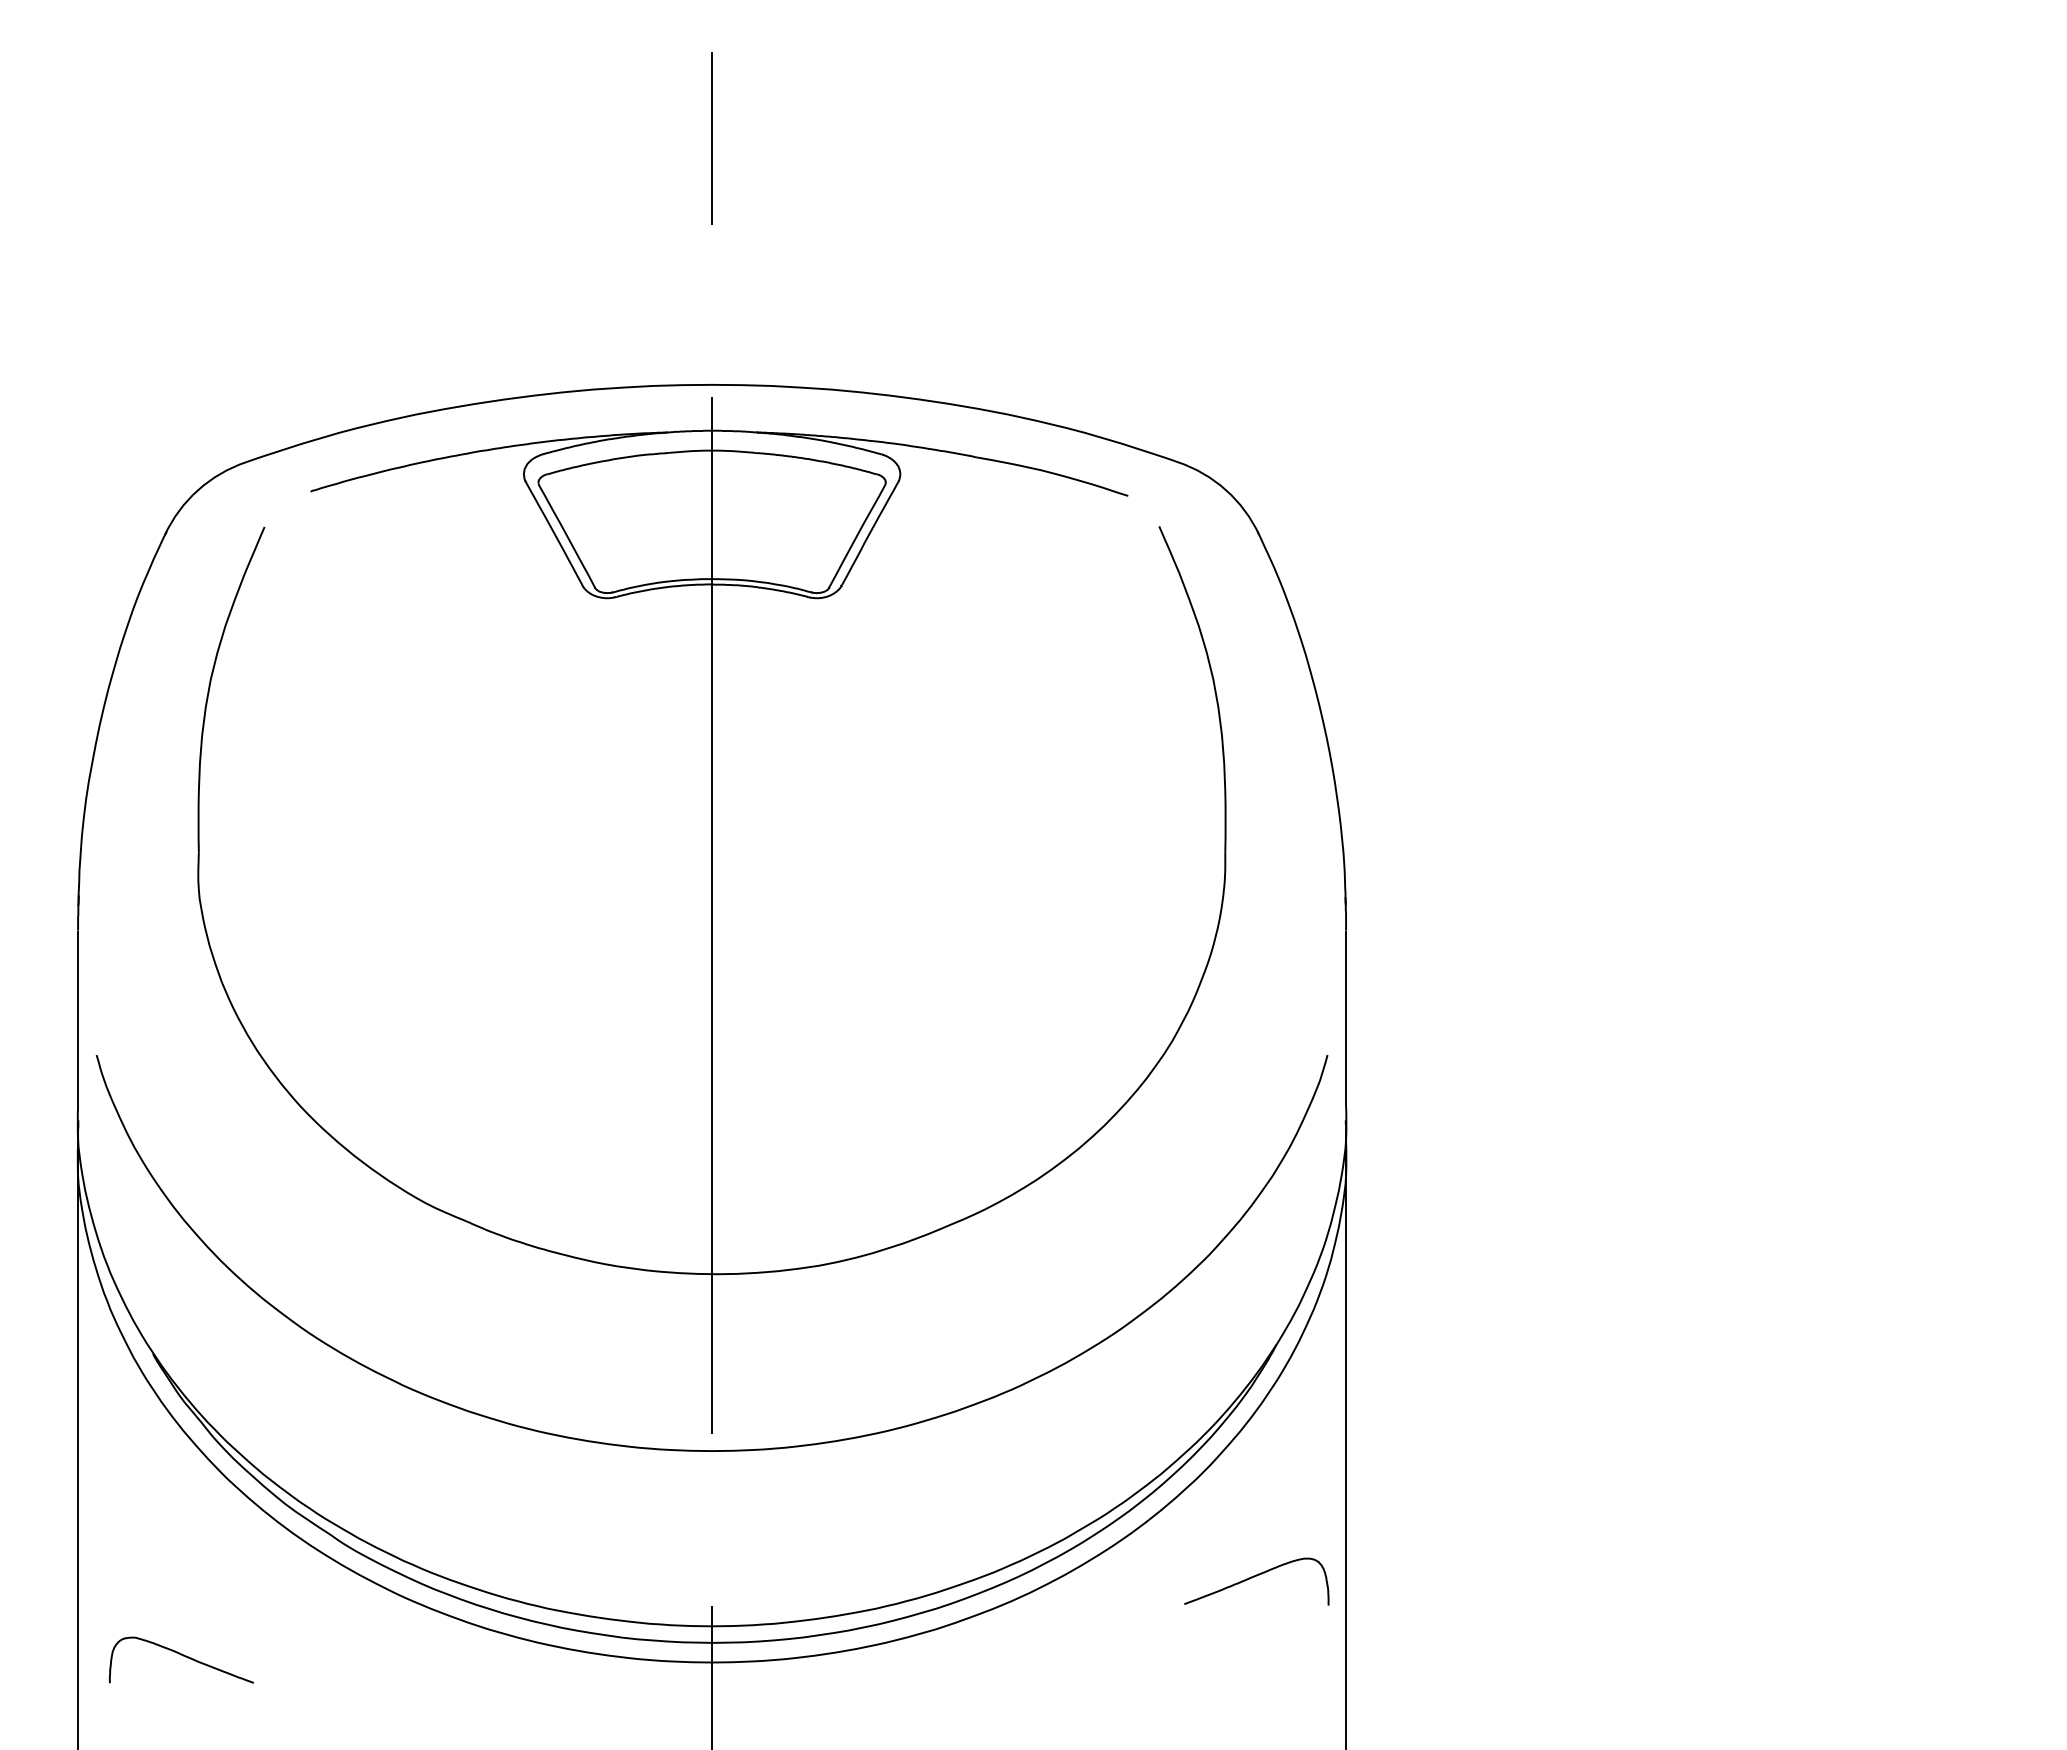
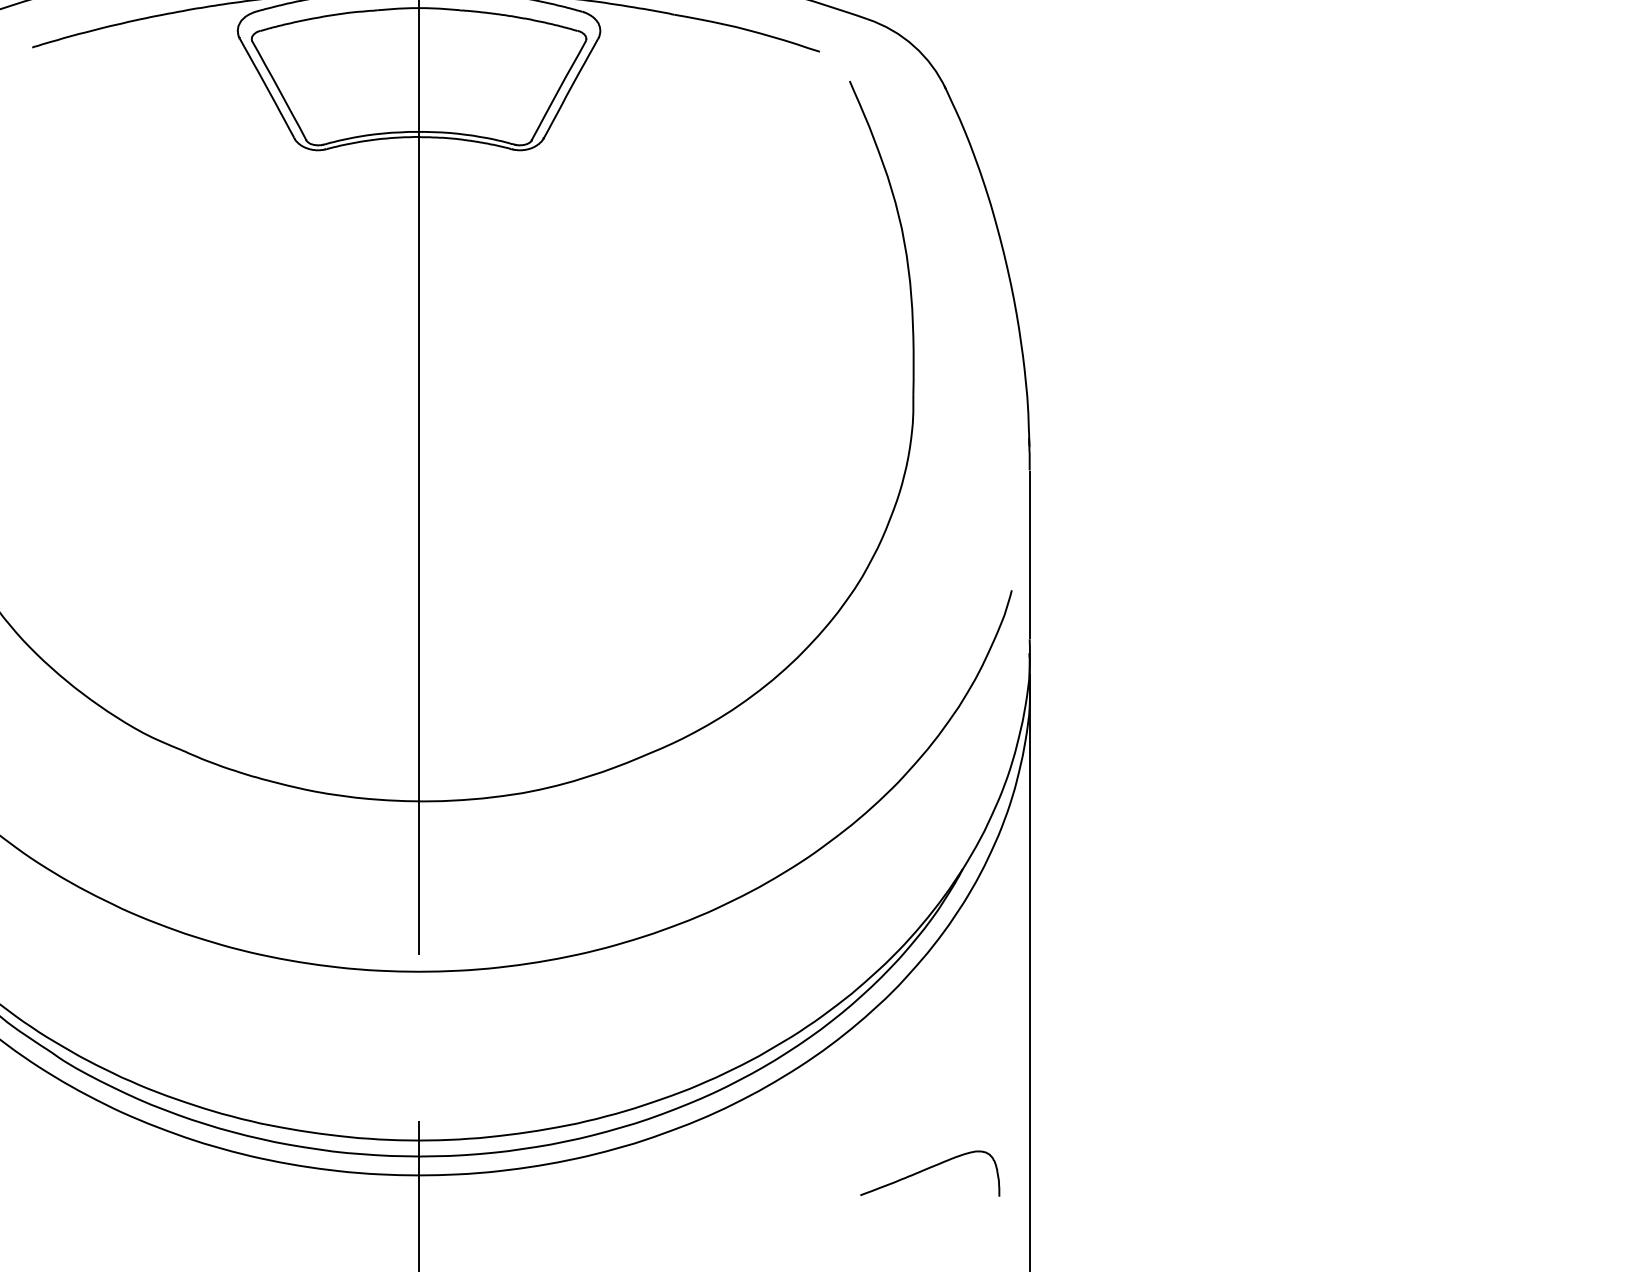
curve: (1254, 1577) -> (928, 1169), moved

